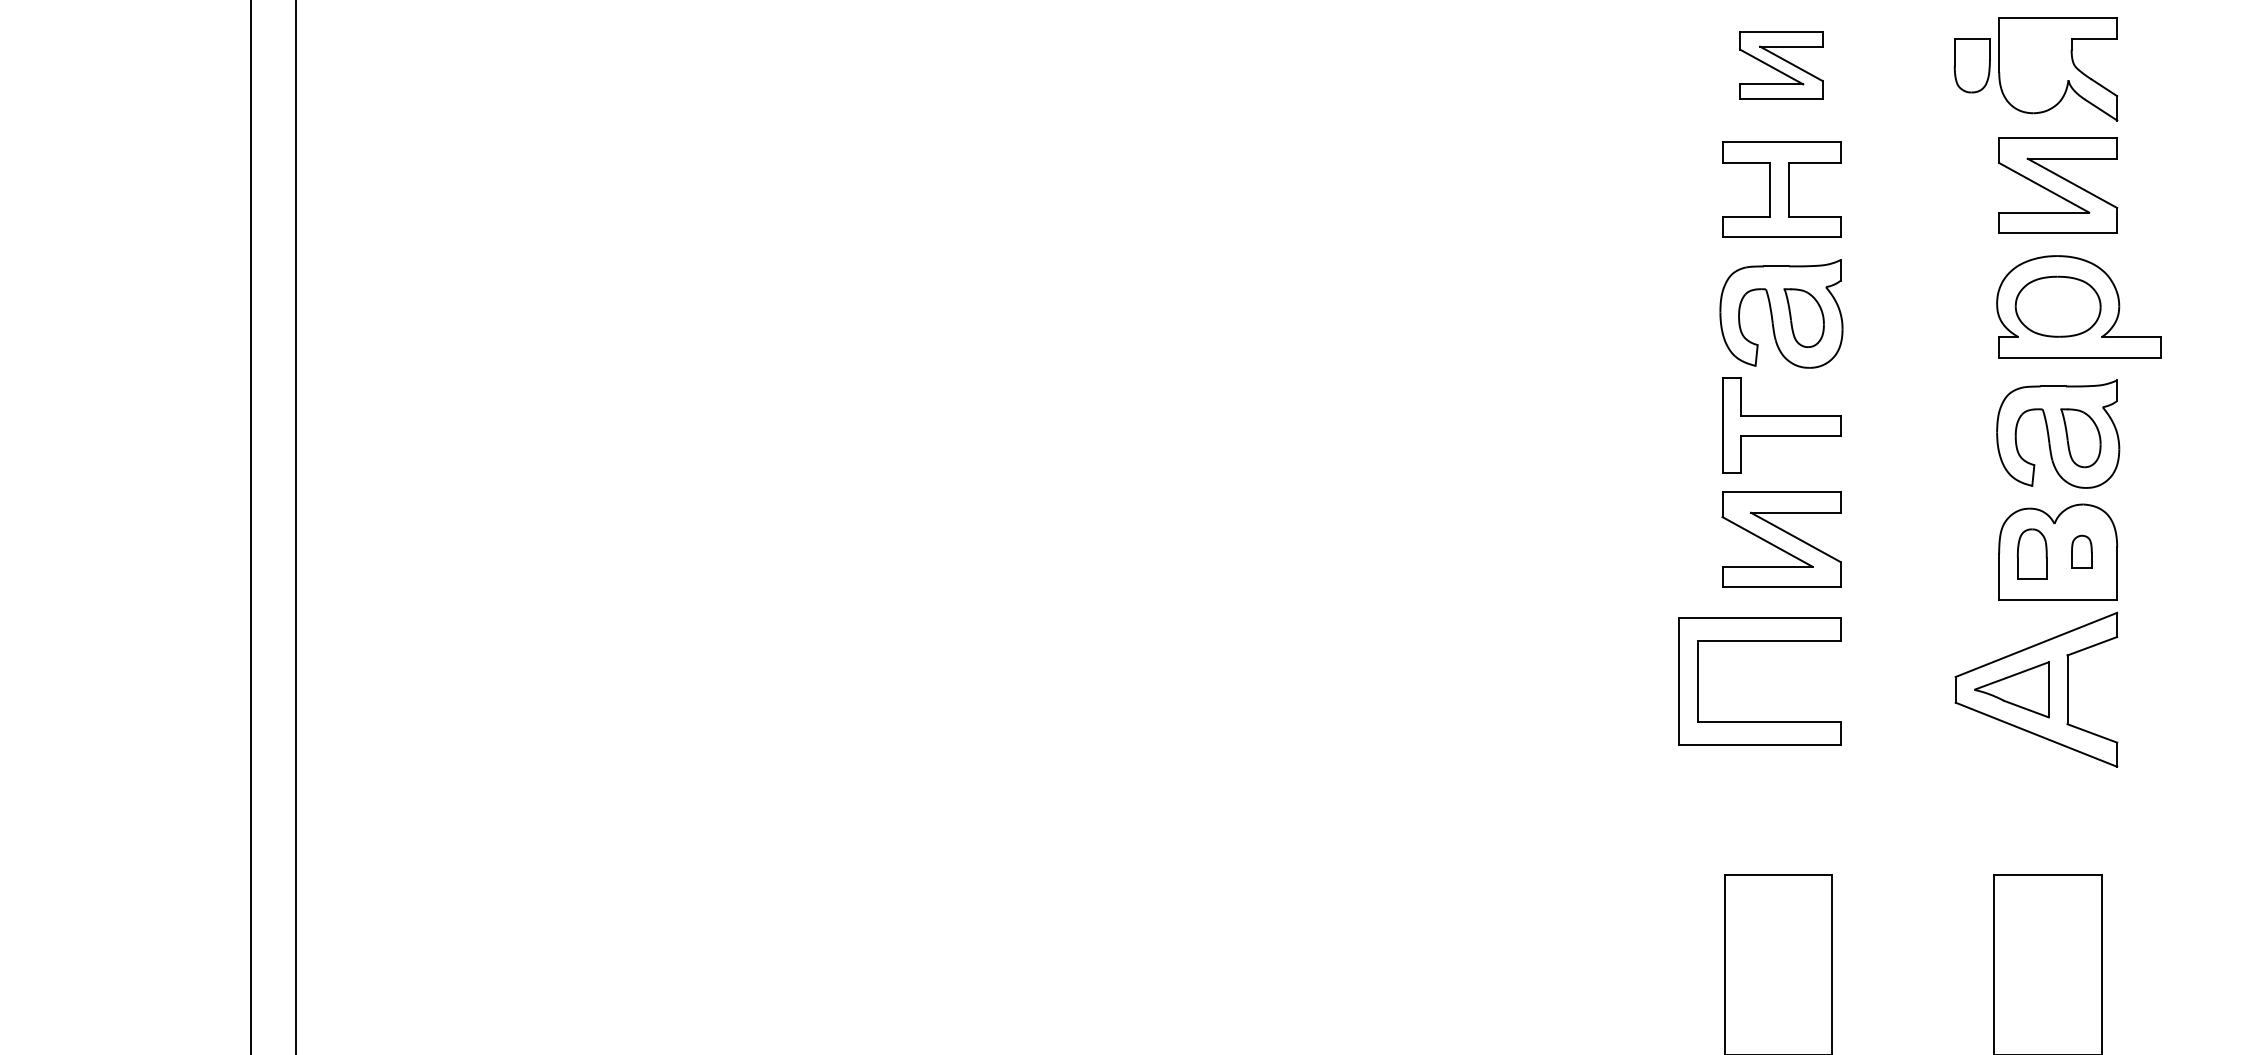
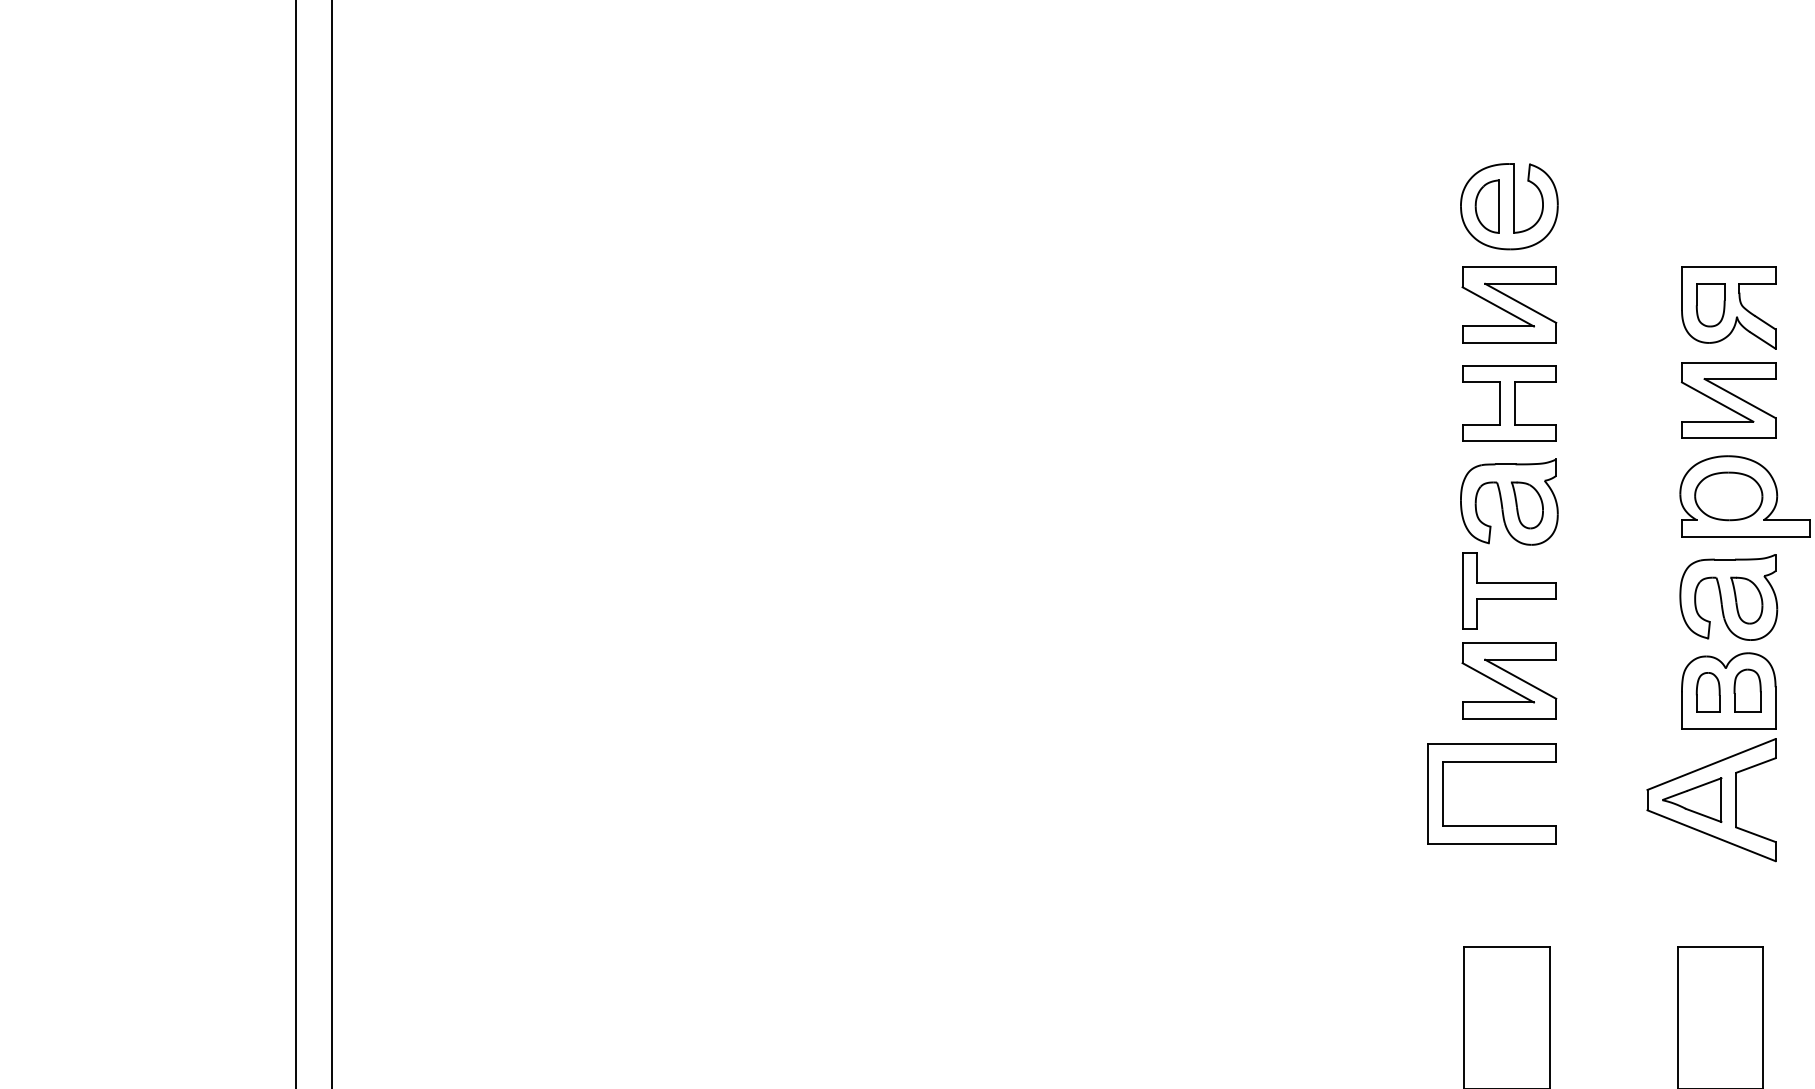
part: (1781, 64) -> (1509, 304), size x1.43
part: (1972, 66) -> (1710, 305), moved
part: (2081, 551) -> (1747, 690), size x1.67

